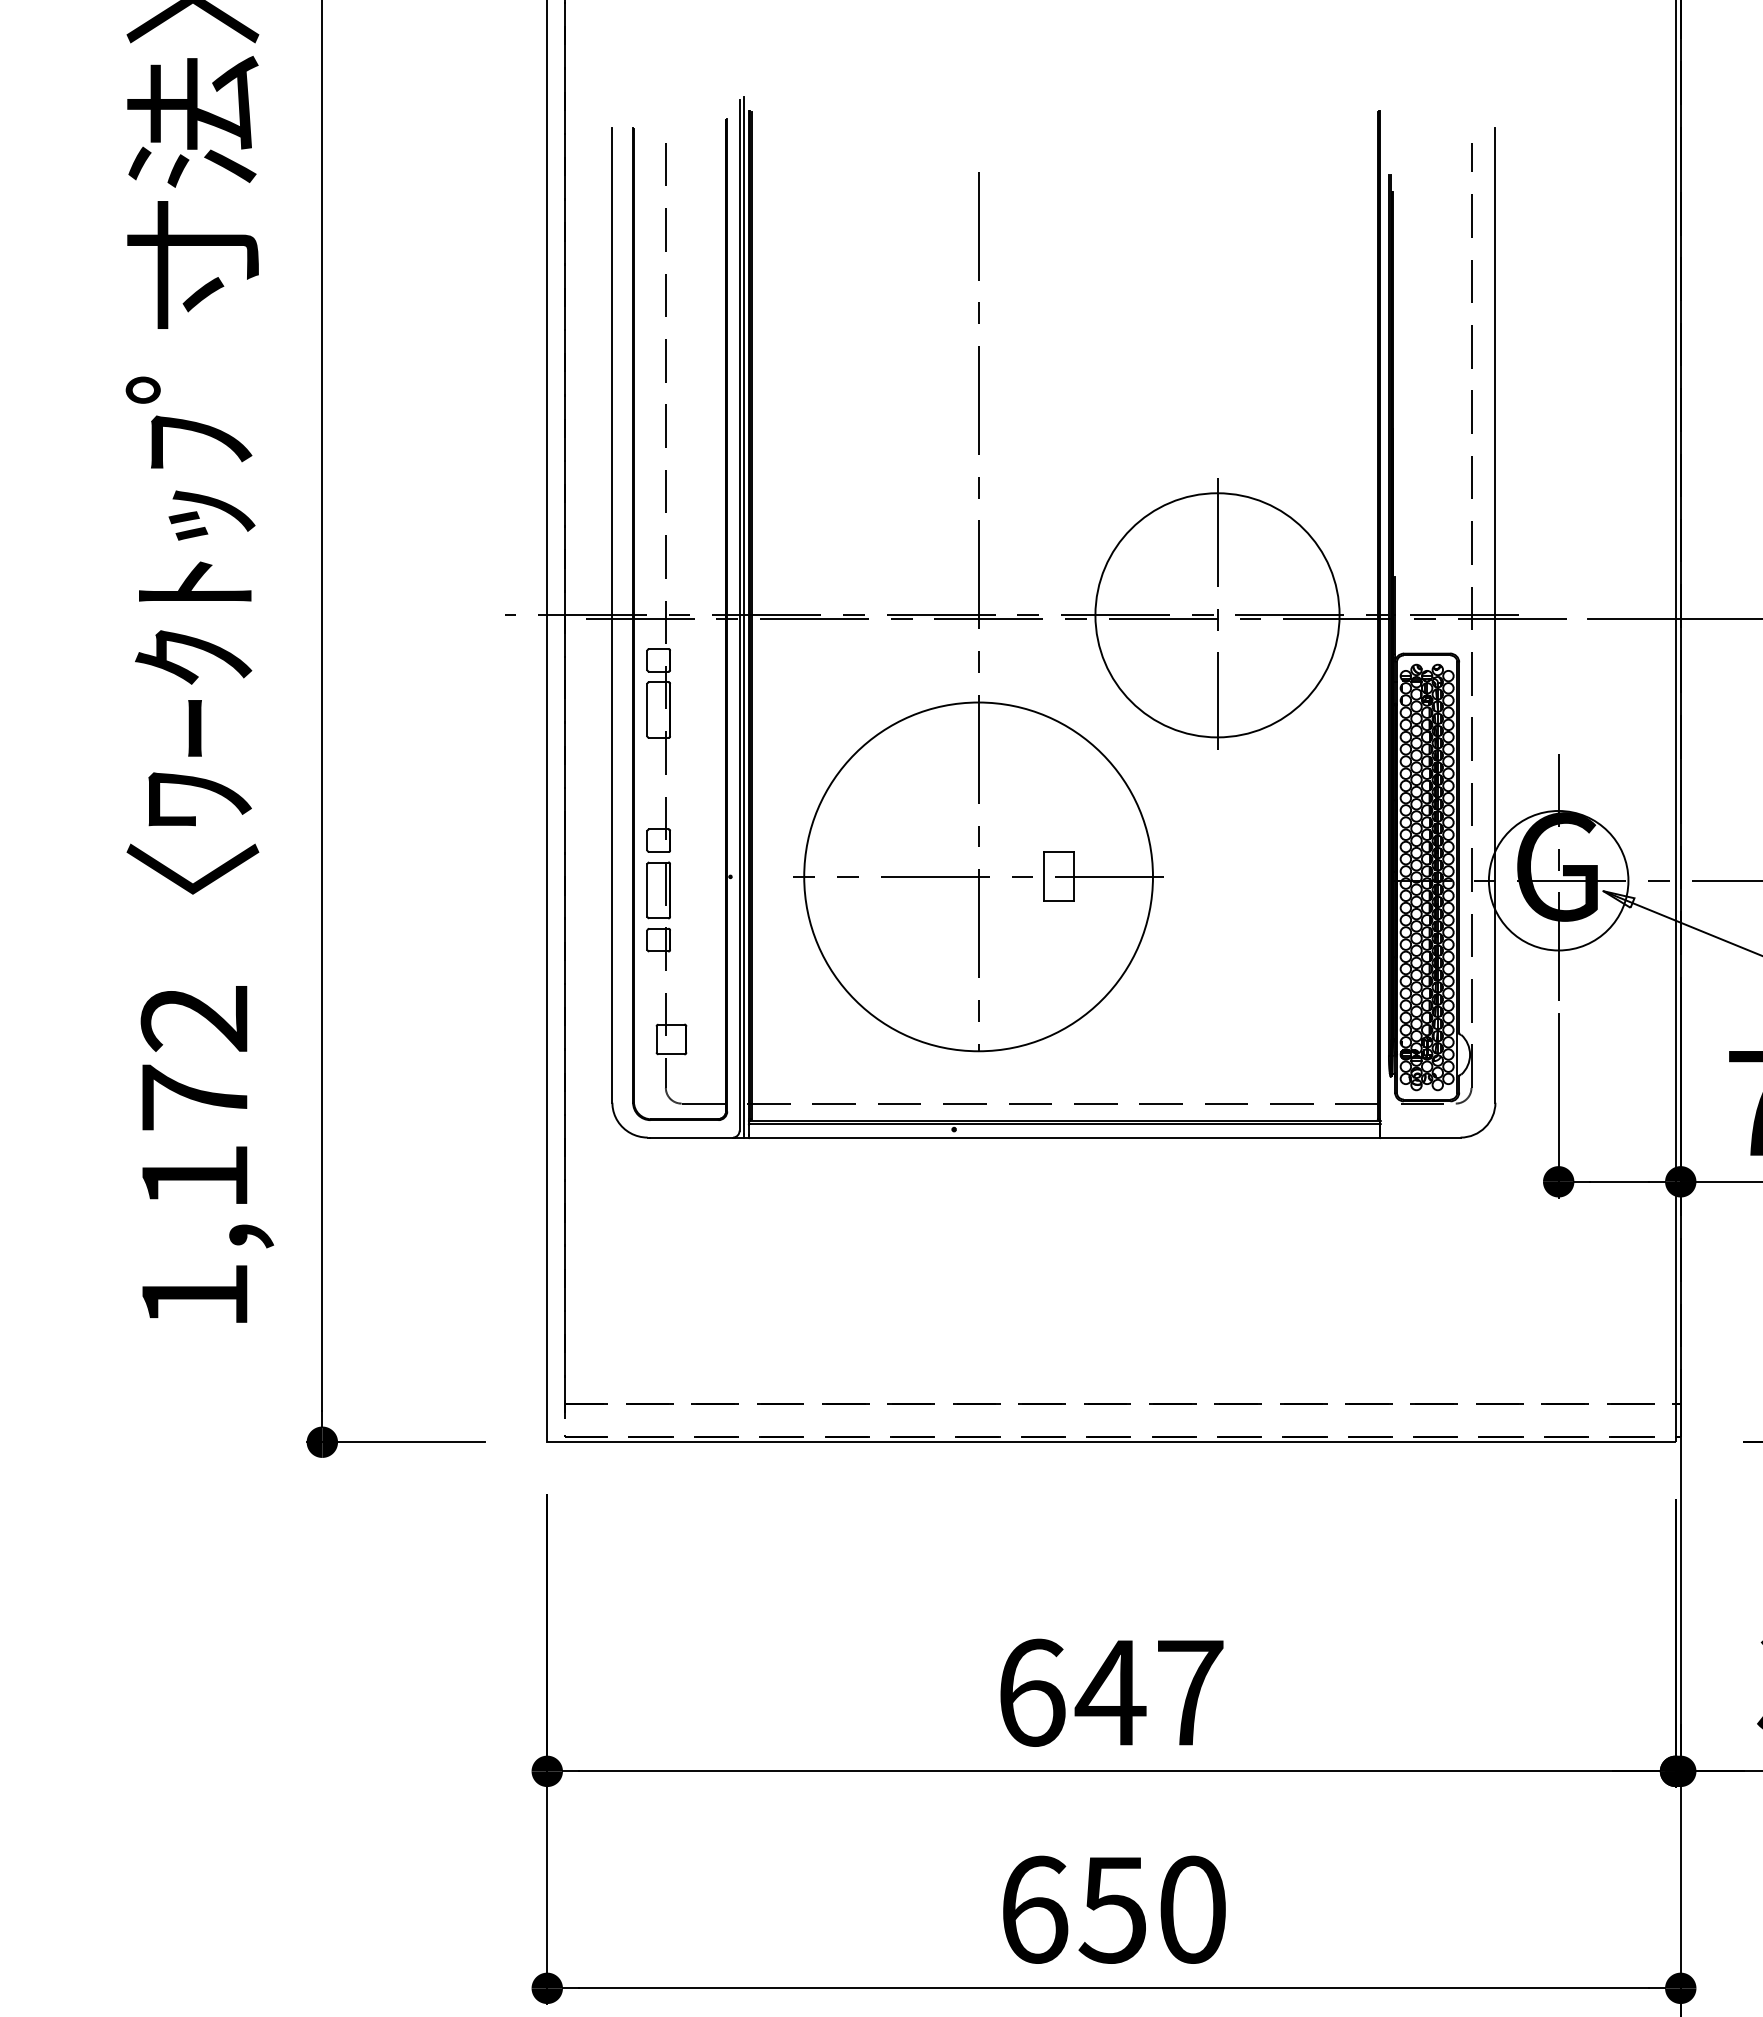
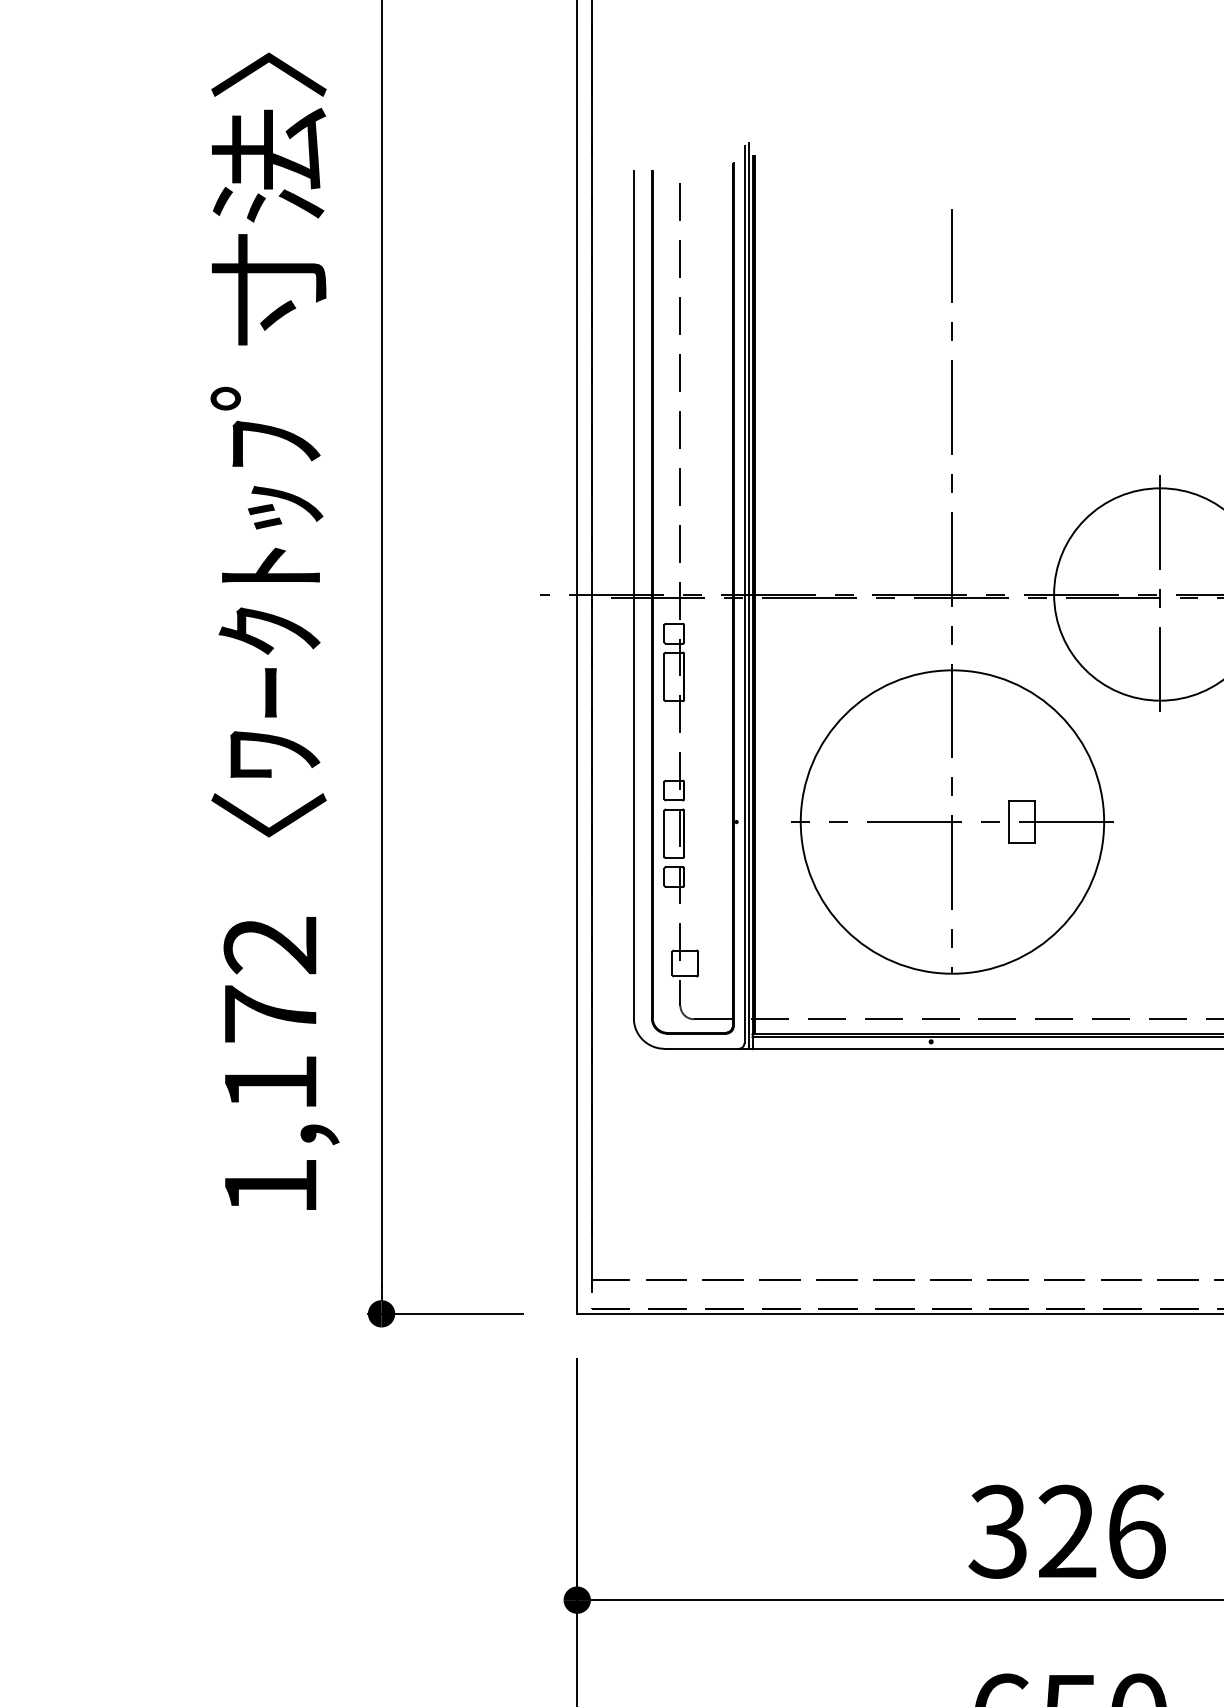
text: (1110, 1692) -> (1067, 1531), 647 -> 326

